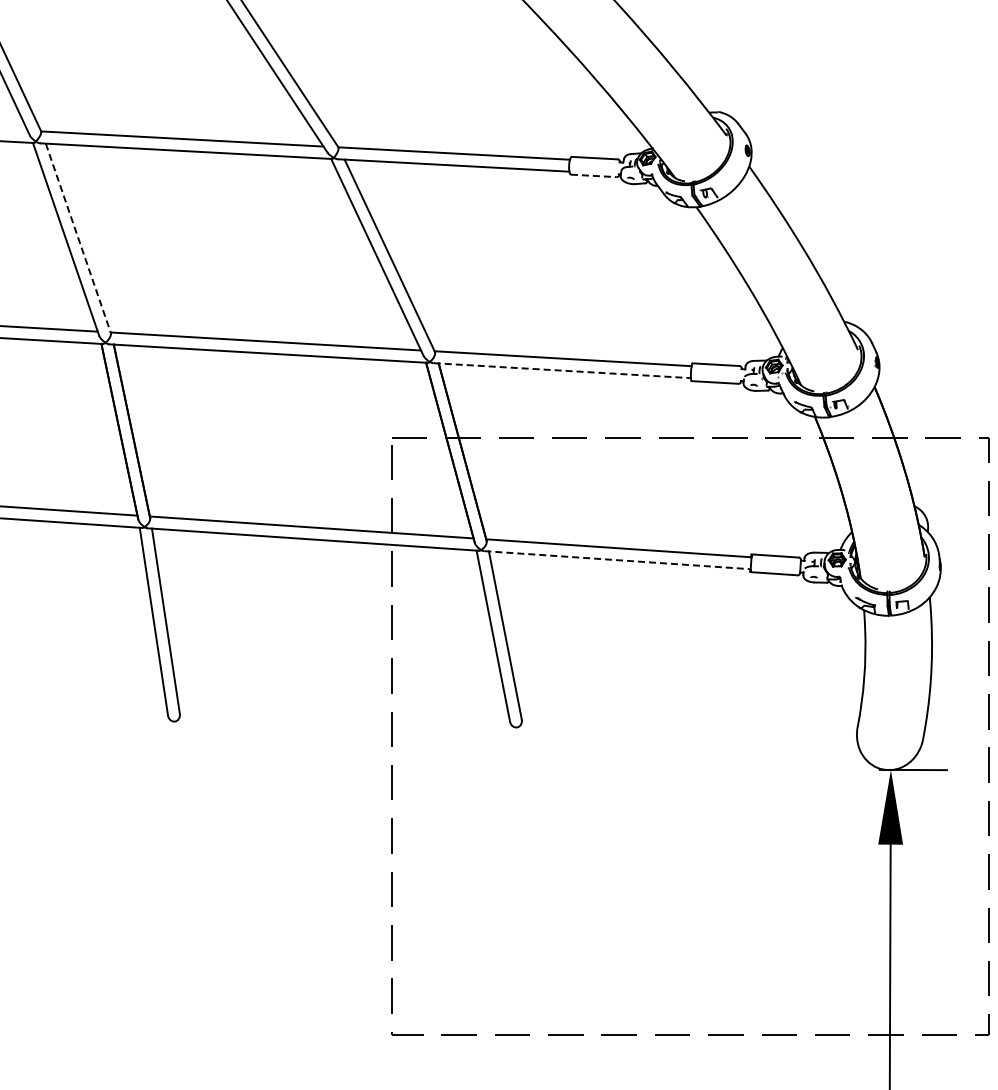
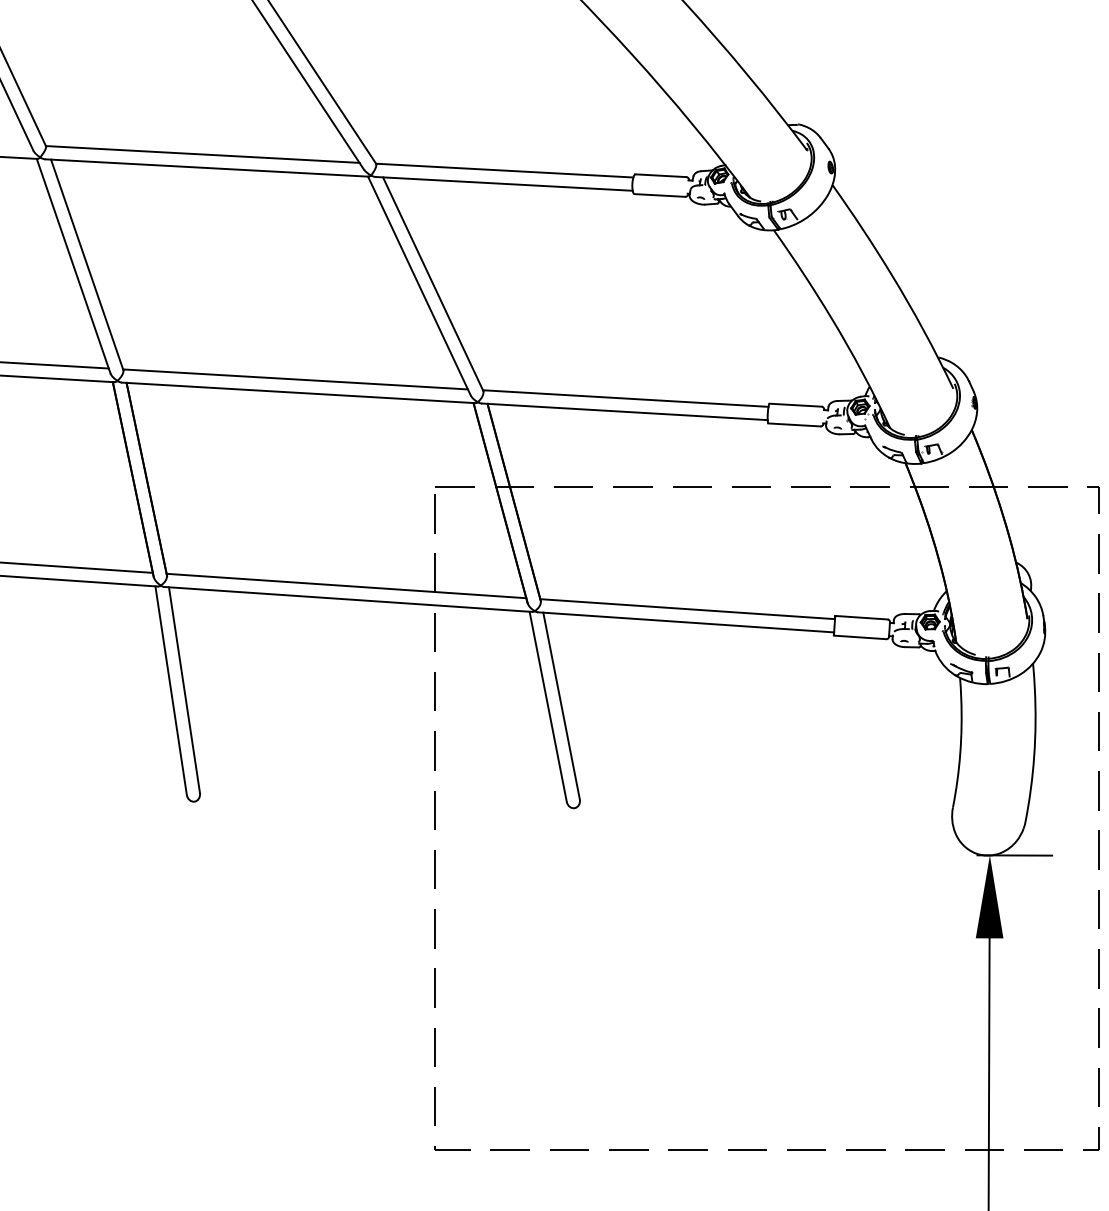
line: (593, 175) -> (659, 195), dashed -> solid
line: (78, 238) -> (87, 265), dashed -> solid
line: (562, 370) -> (625, 411), dashed -> solid
line: (618, 560) -> (687, 622), dashed -> solid

